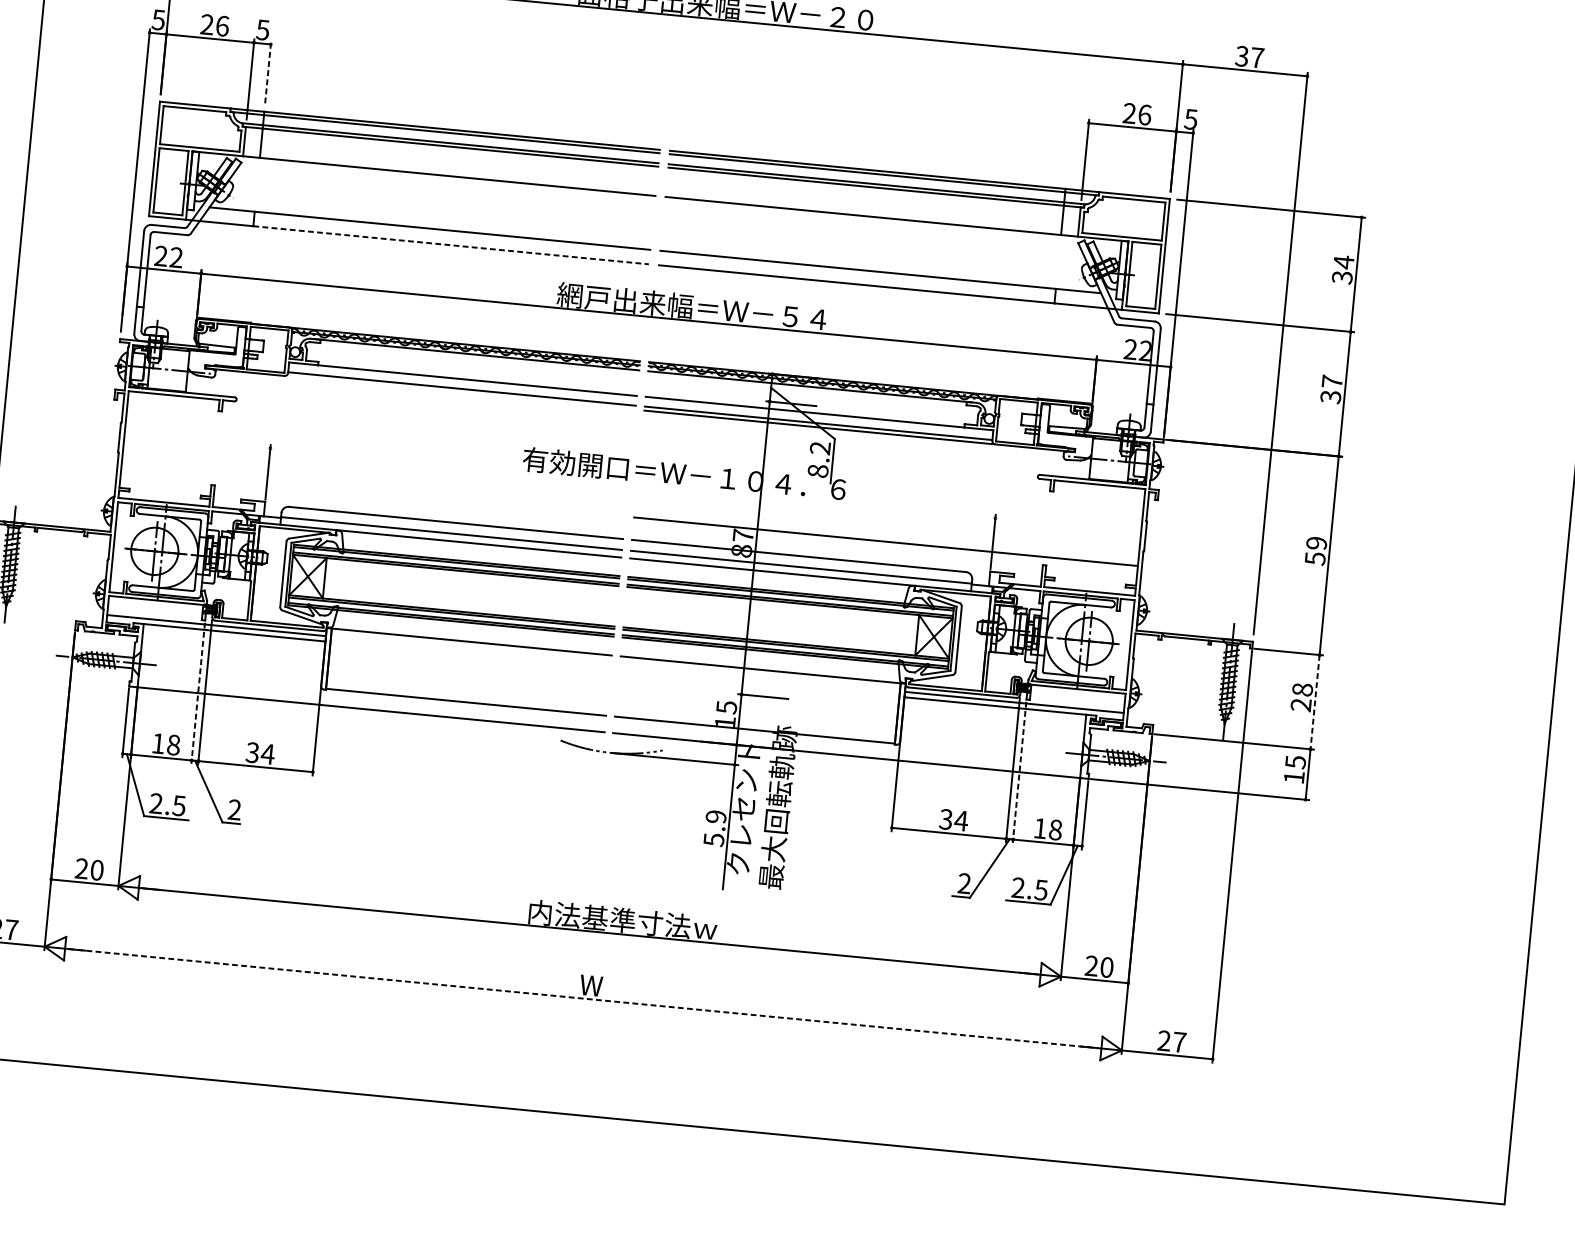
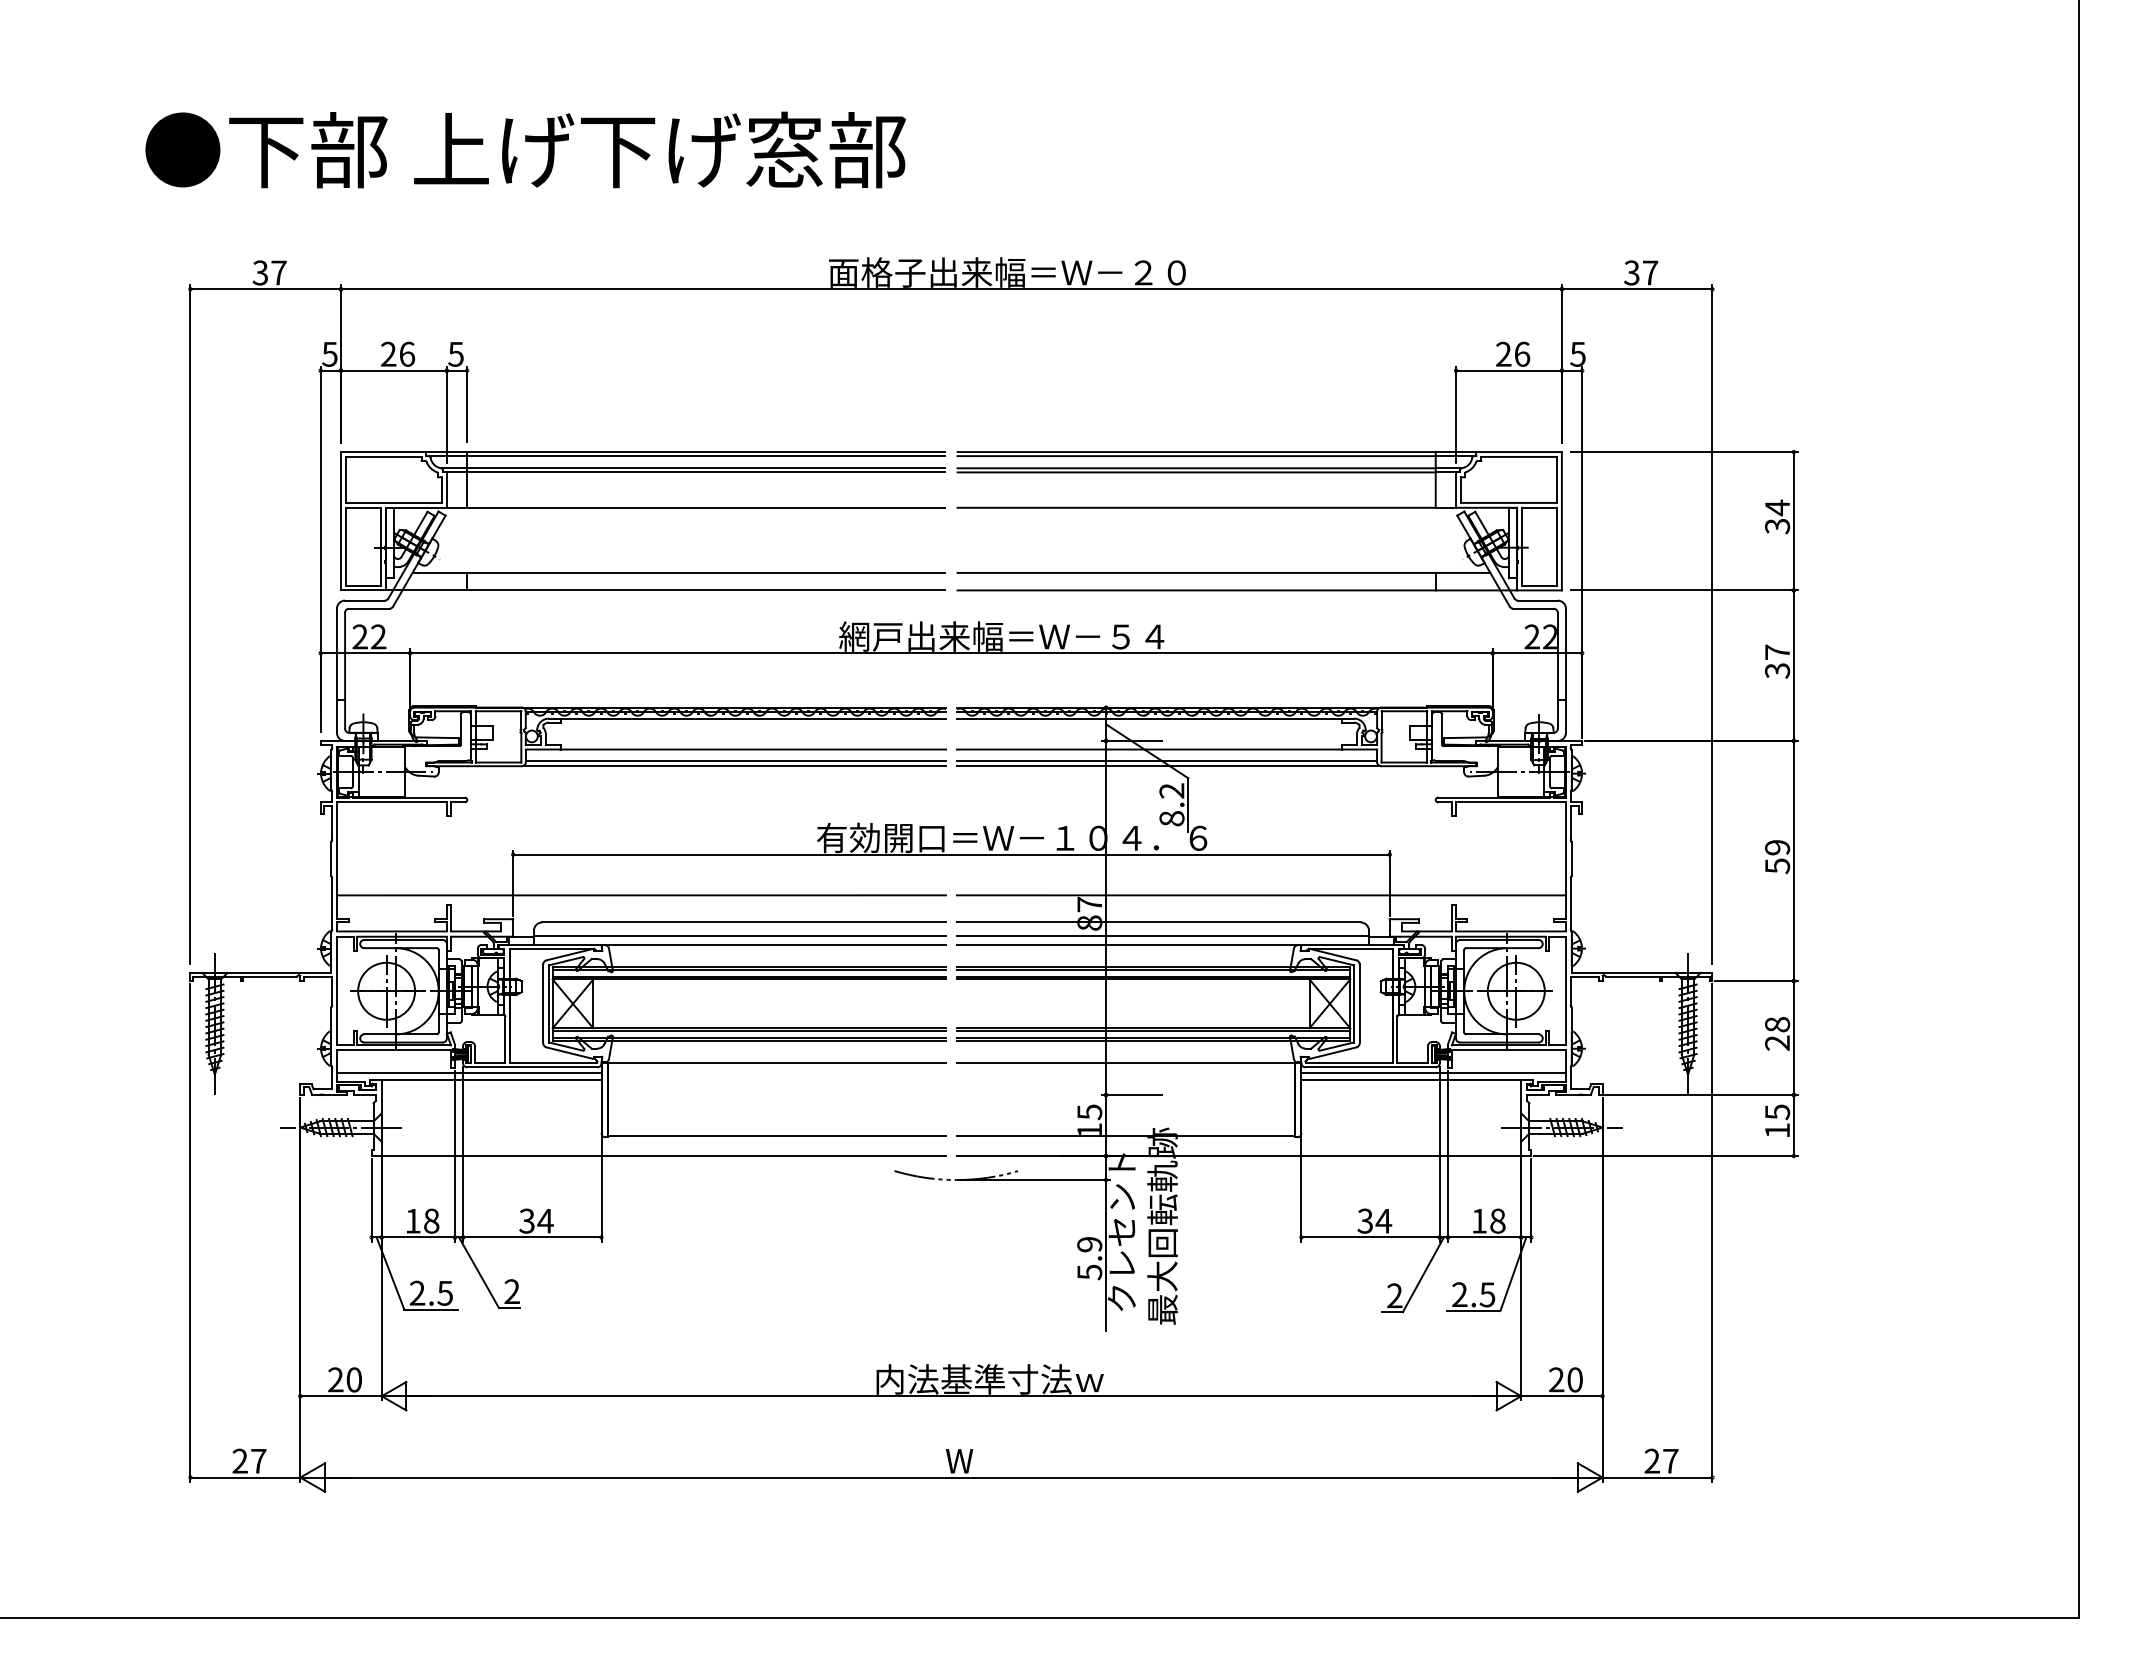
line: (268, 72) -> (467, 404), dashed -> solid
line: (451, 245) -> (706, 590), dashed -> solid
line: (461, 393) -> (735, 766), added
line: (632, 483) -> (951, 854), added
line: (373, 492) -> (641, 895), added
line: (197, 693) -> (454, 1156), dashed -> solid
line: (1314, 702) -> (1793, 1038), dashed -> solid
line: (1019, 772) -> (1447, 1156), dashed -> solid
line: (583, 998) -> (951, 1477), dashed -> solid

